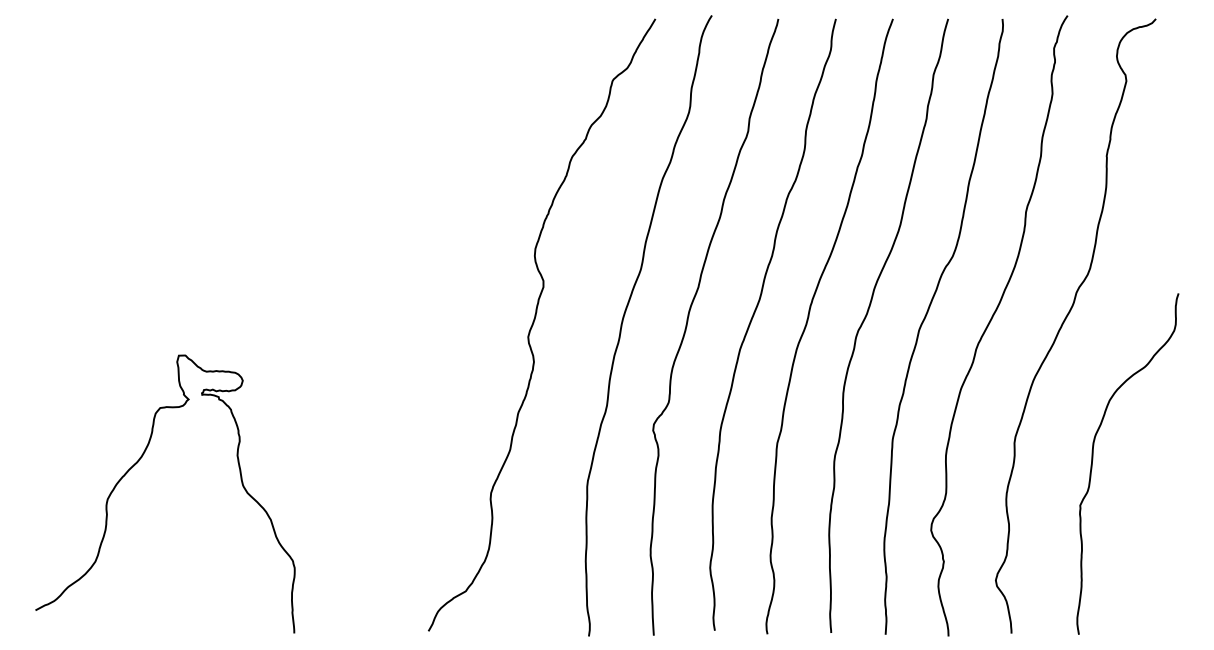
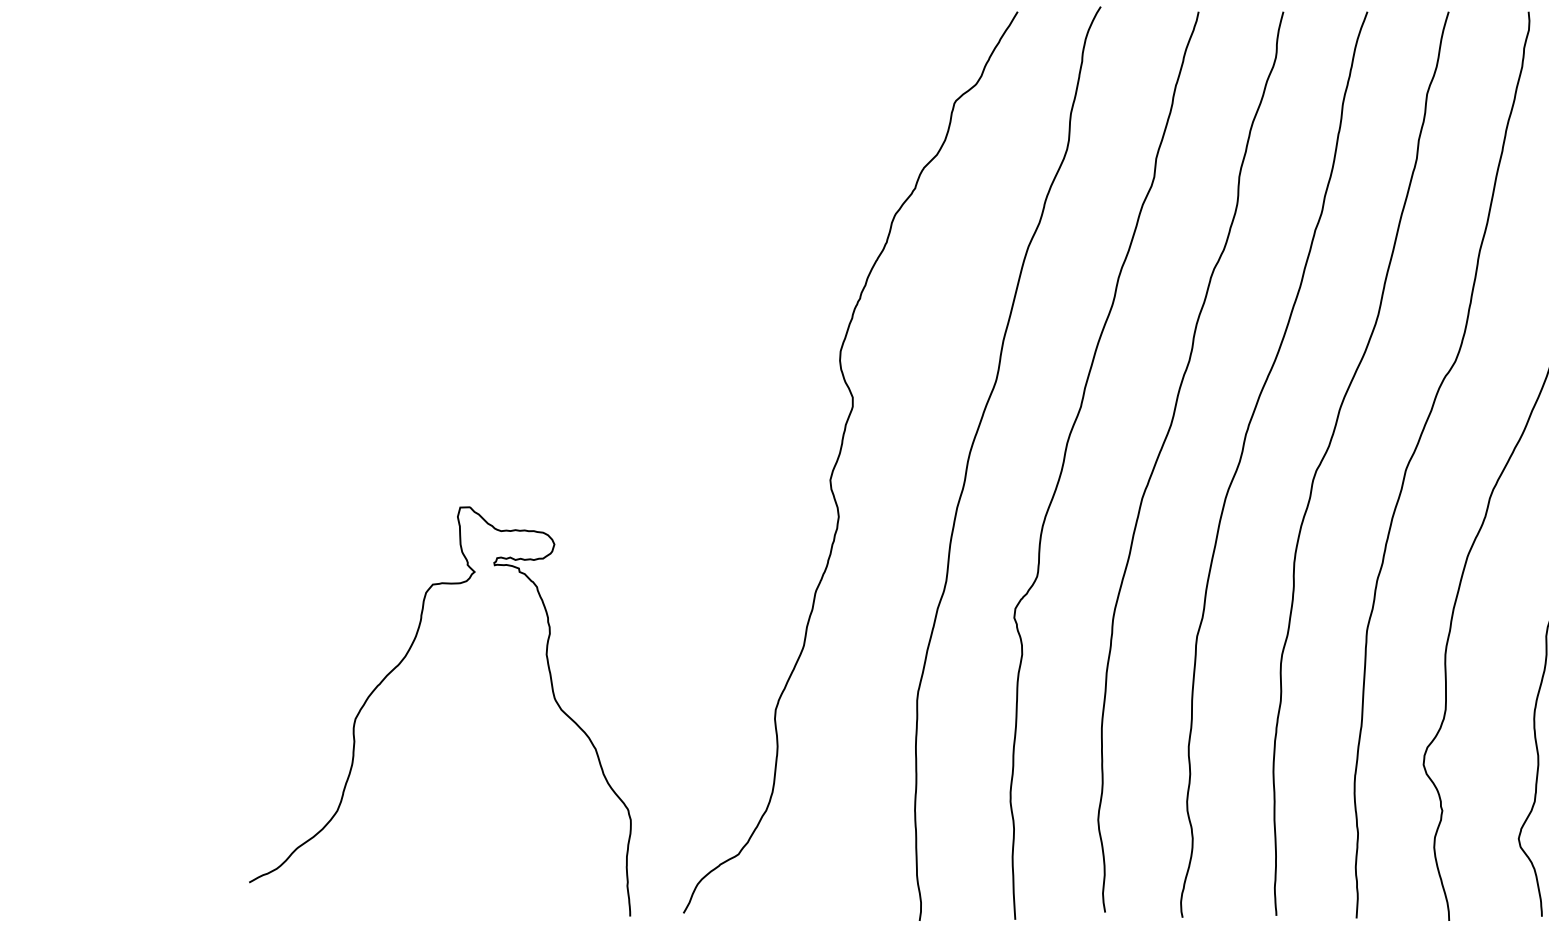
curve: (136, 464) -> (397, 667), moved

